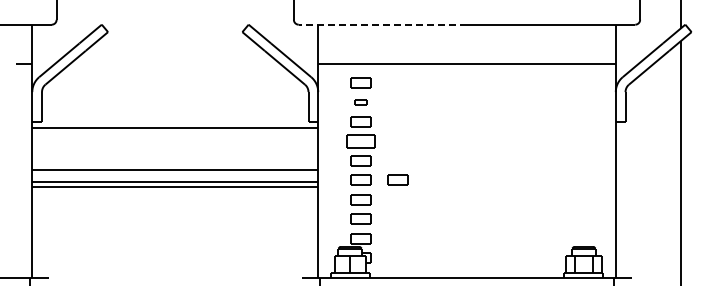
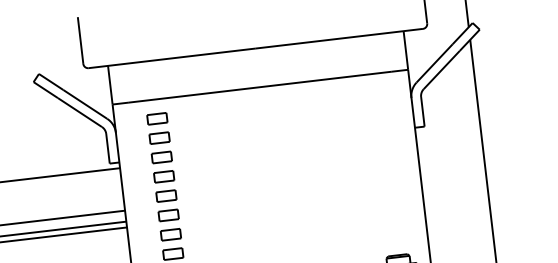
line: (382, 24) -> (171, 58), dashed -> solid
part: (360, 102) -> (159, 138), size x1.67
part: (360, 141) -> (163, 176), size x0.71
part: (397, 179) -> (204, 210), removed

